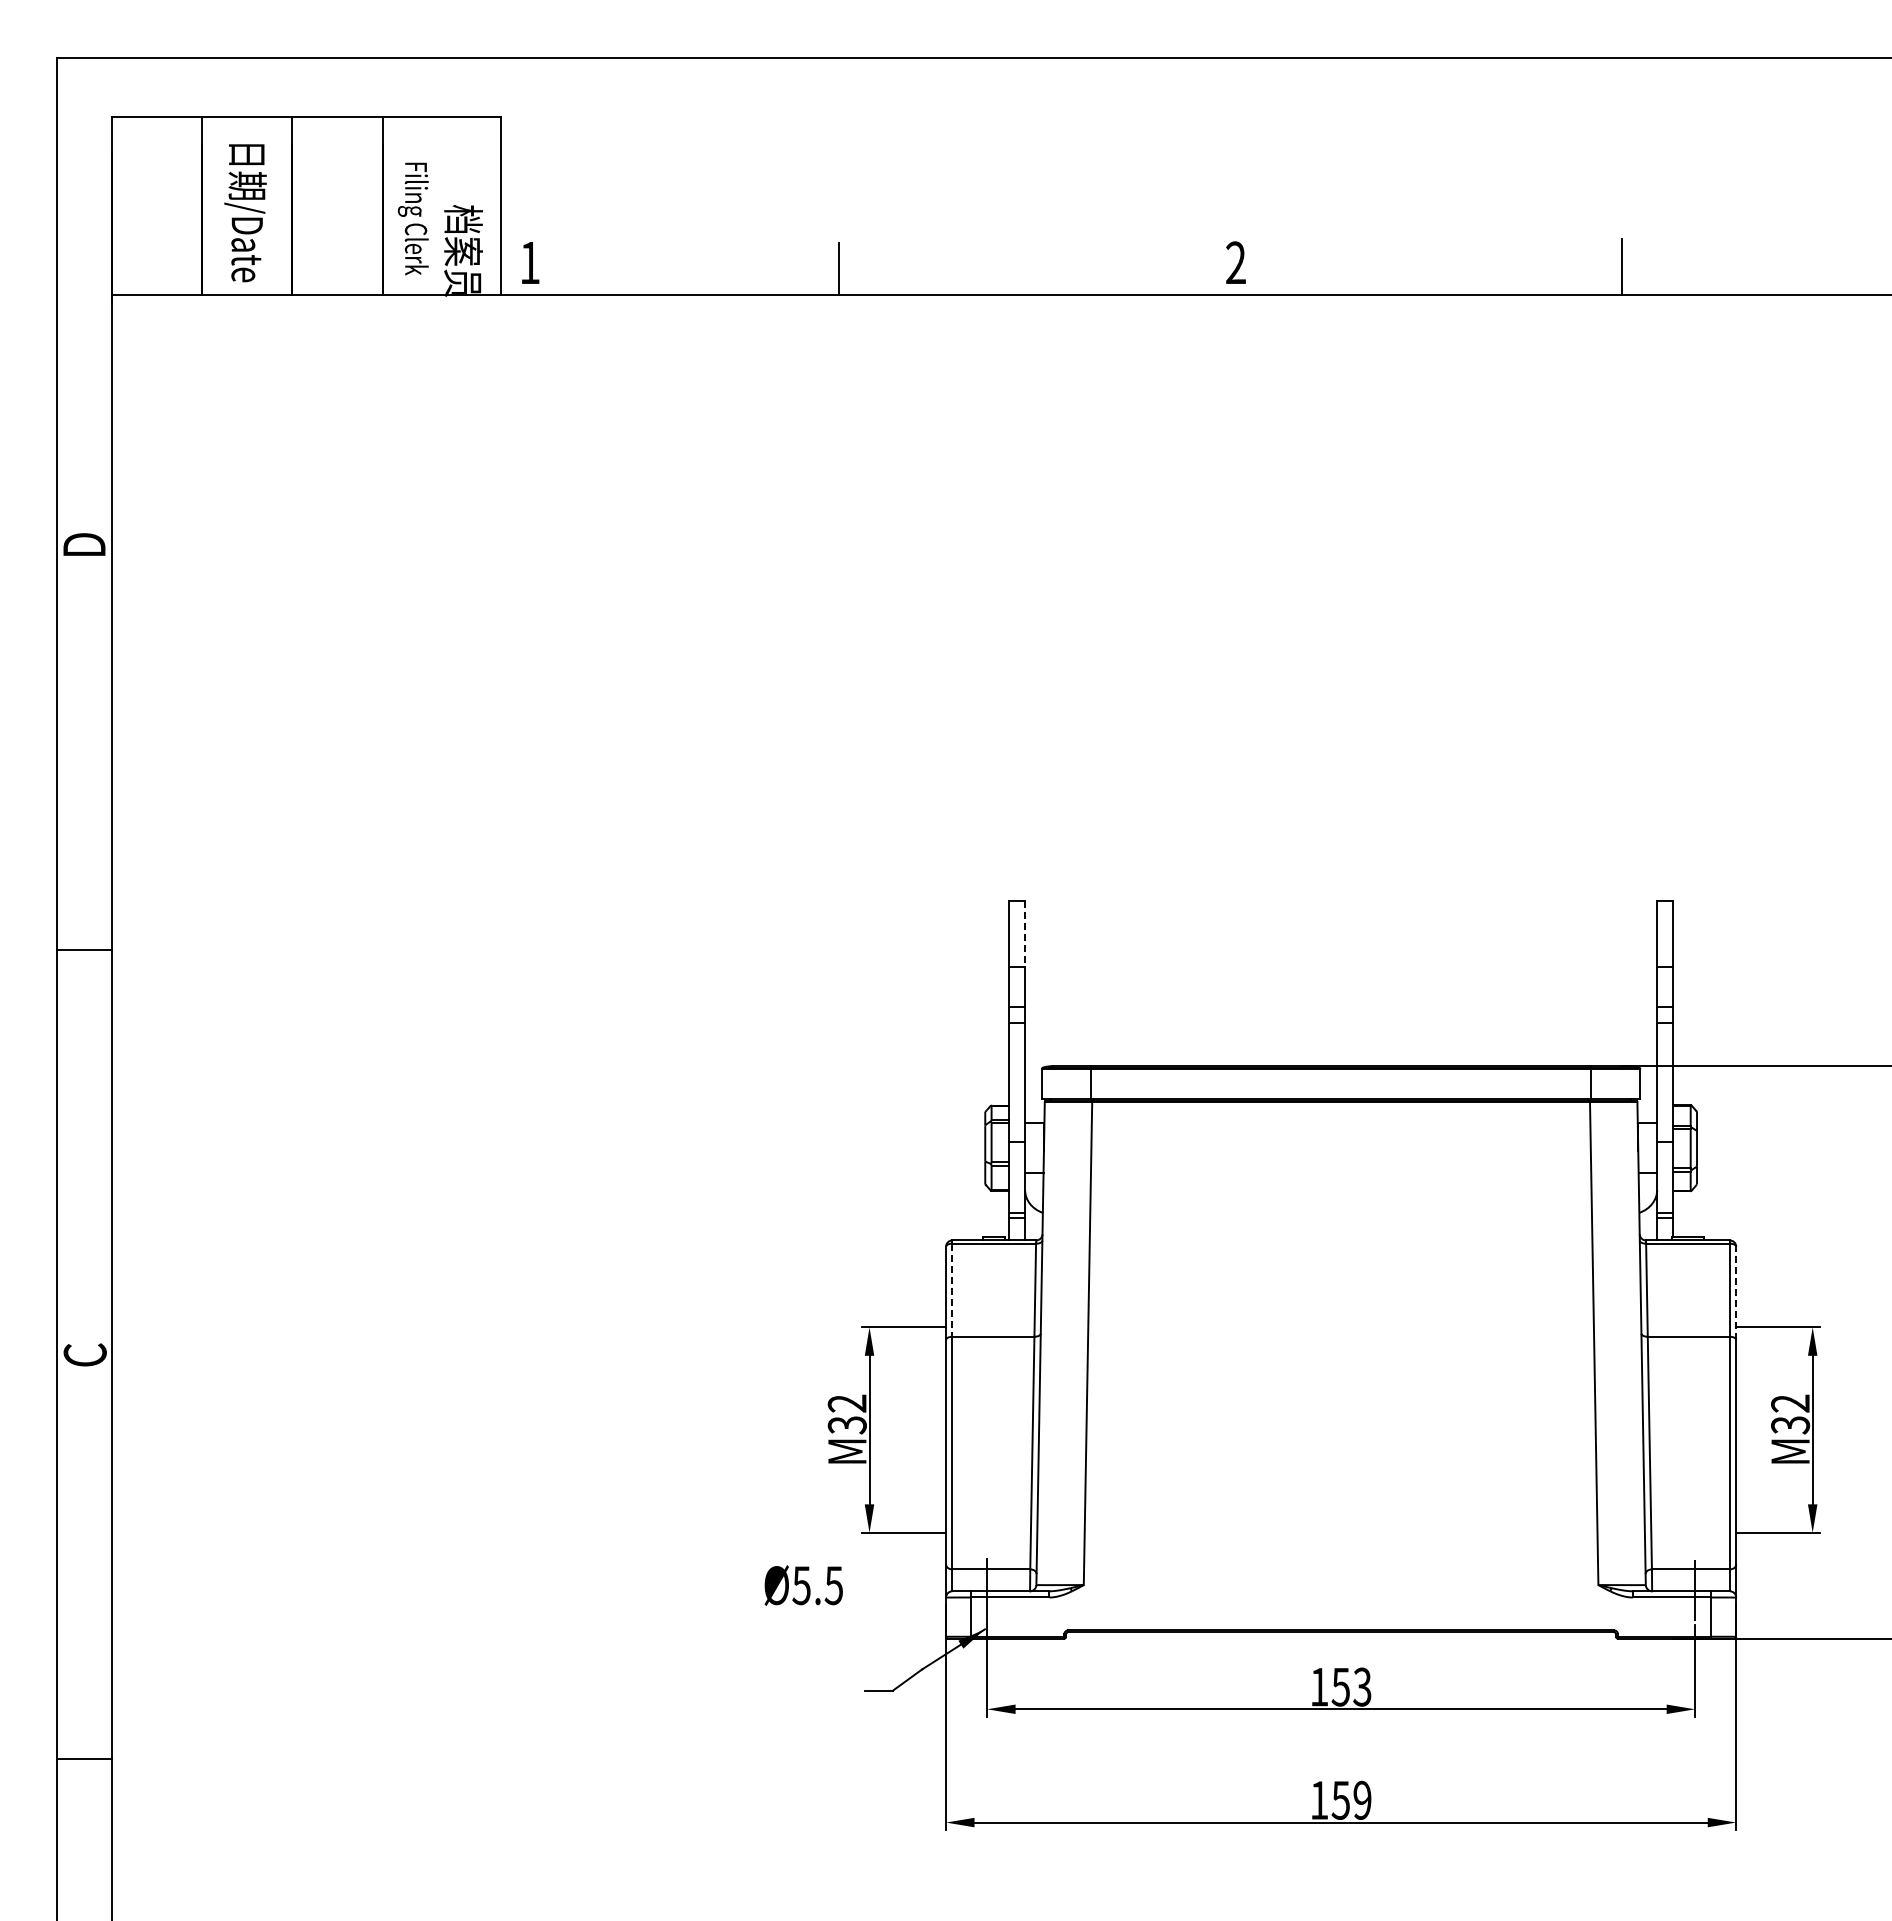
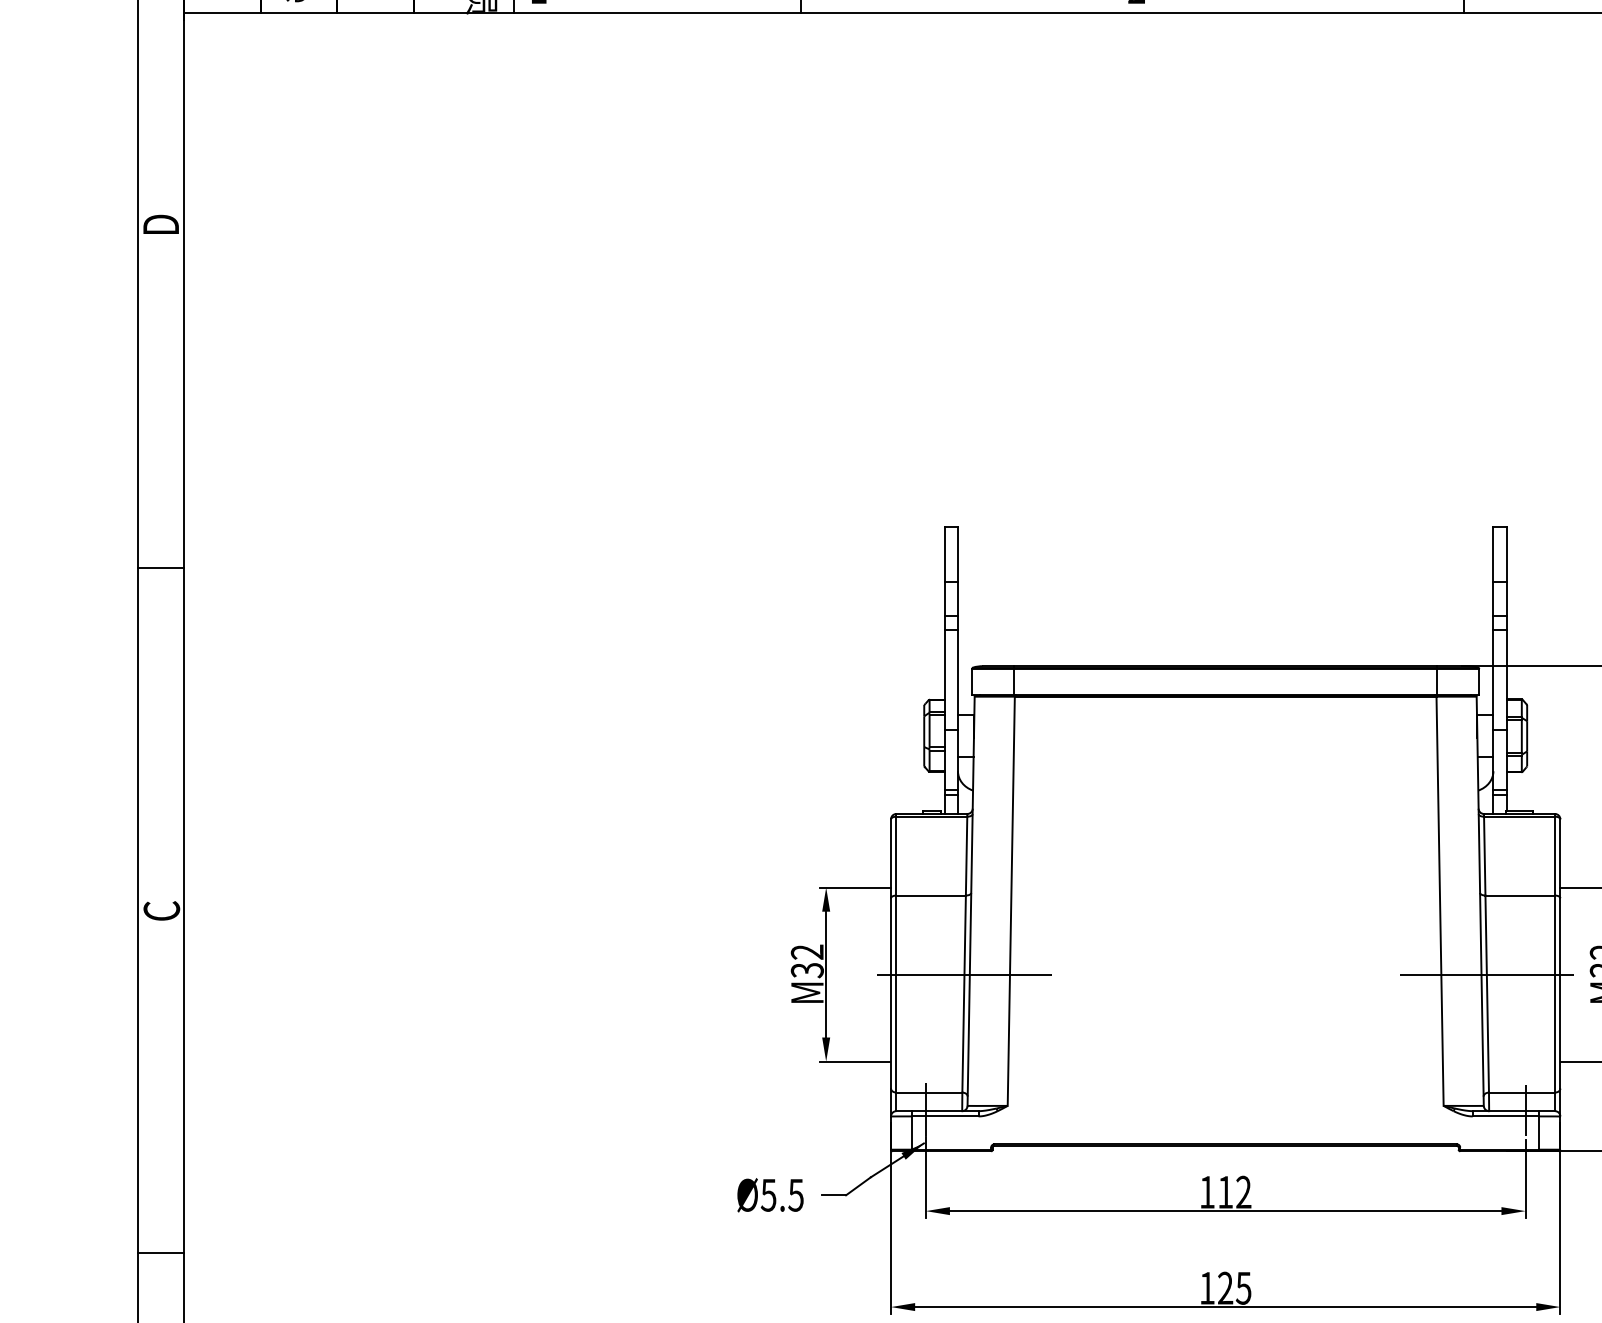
line: (1025, 934) -> (958, 554), dashed -> solid
line: (952, 1290) -> (896, 856), dashed -> solid
line: (1736, 1293) -> (1560, 858), dashed -> solid
line: (1032, 1430) -> (964, 974), added
line: (1649, 1430) -> (1486, 974), added
text: (803, 1585) -> (770, 1195), moved
text: (1351, 1686) -> (1234, 1191), 153 -> 112
text: (1351, 1799) -> (1234, 1287), 159 -> 125

